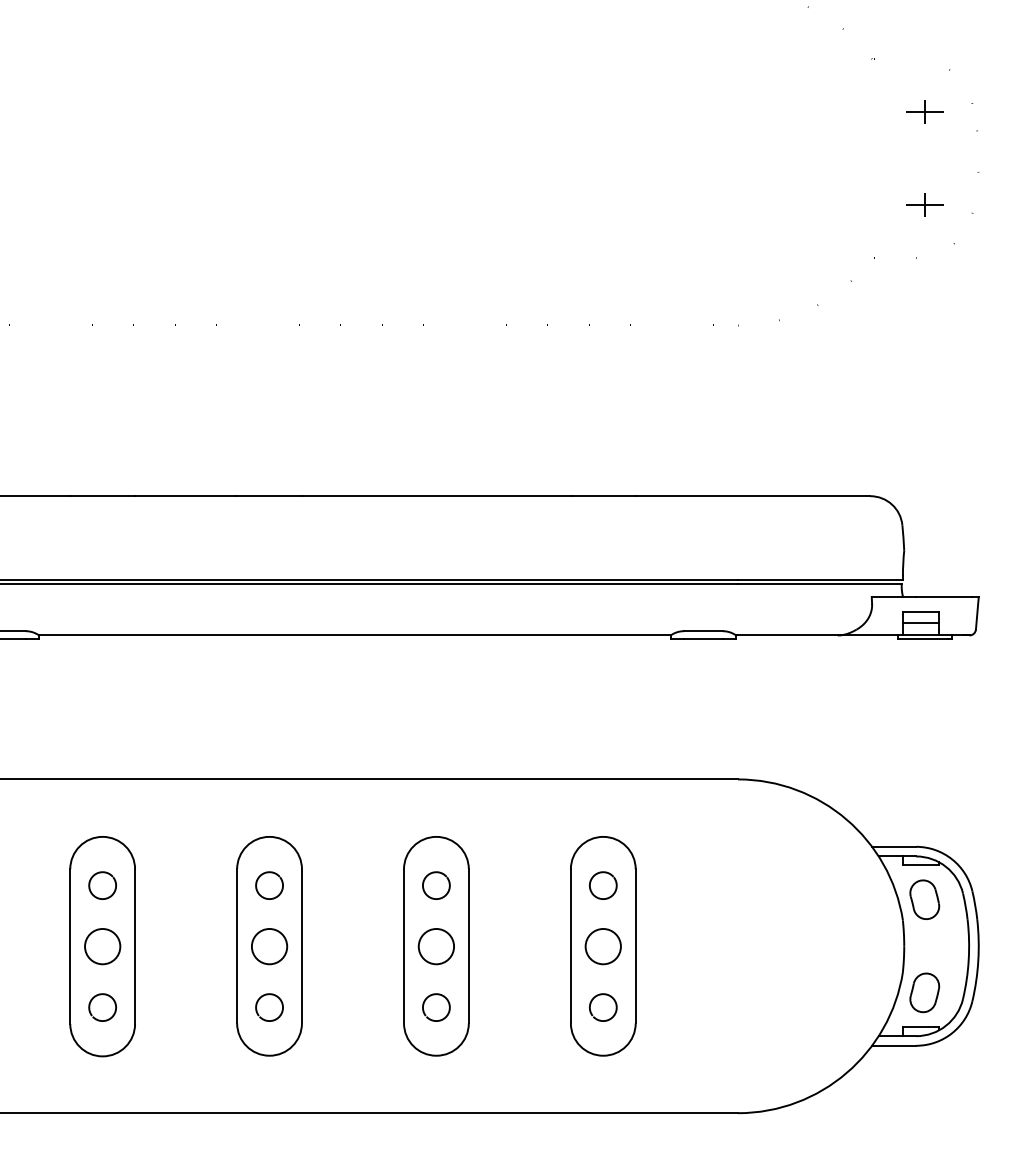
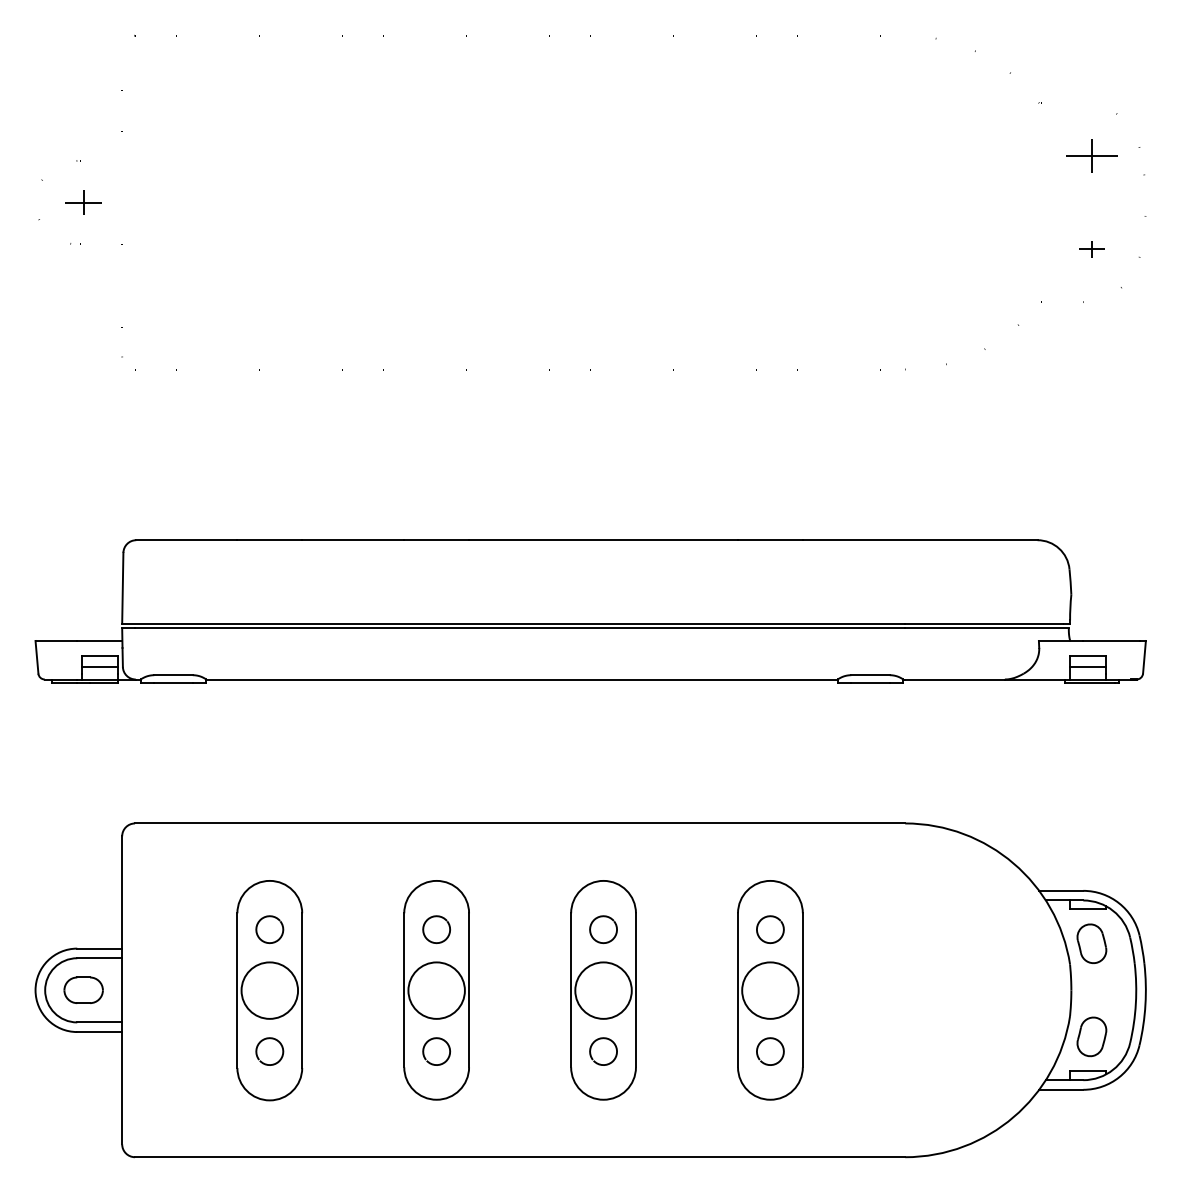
part: (924, 111) -> (1091, 155), size x1.4
part: (924, 204) -> (1091, 248), size x0.7
circle: (102, 946) -> (269, 990), size x1.6
circle: (269, 946) -> (436, 990), size x1.6
circle: (436, 946) -> (603, 990), size x1.6
circle: (603, 946) -> (770, 990), size x1.6

